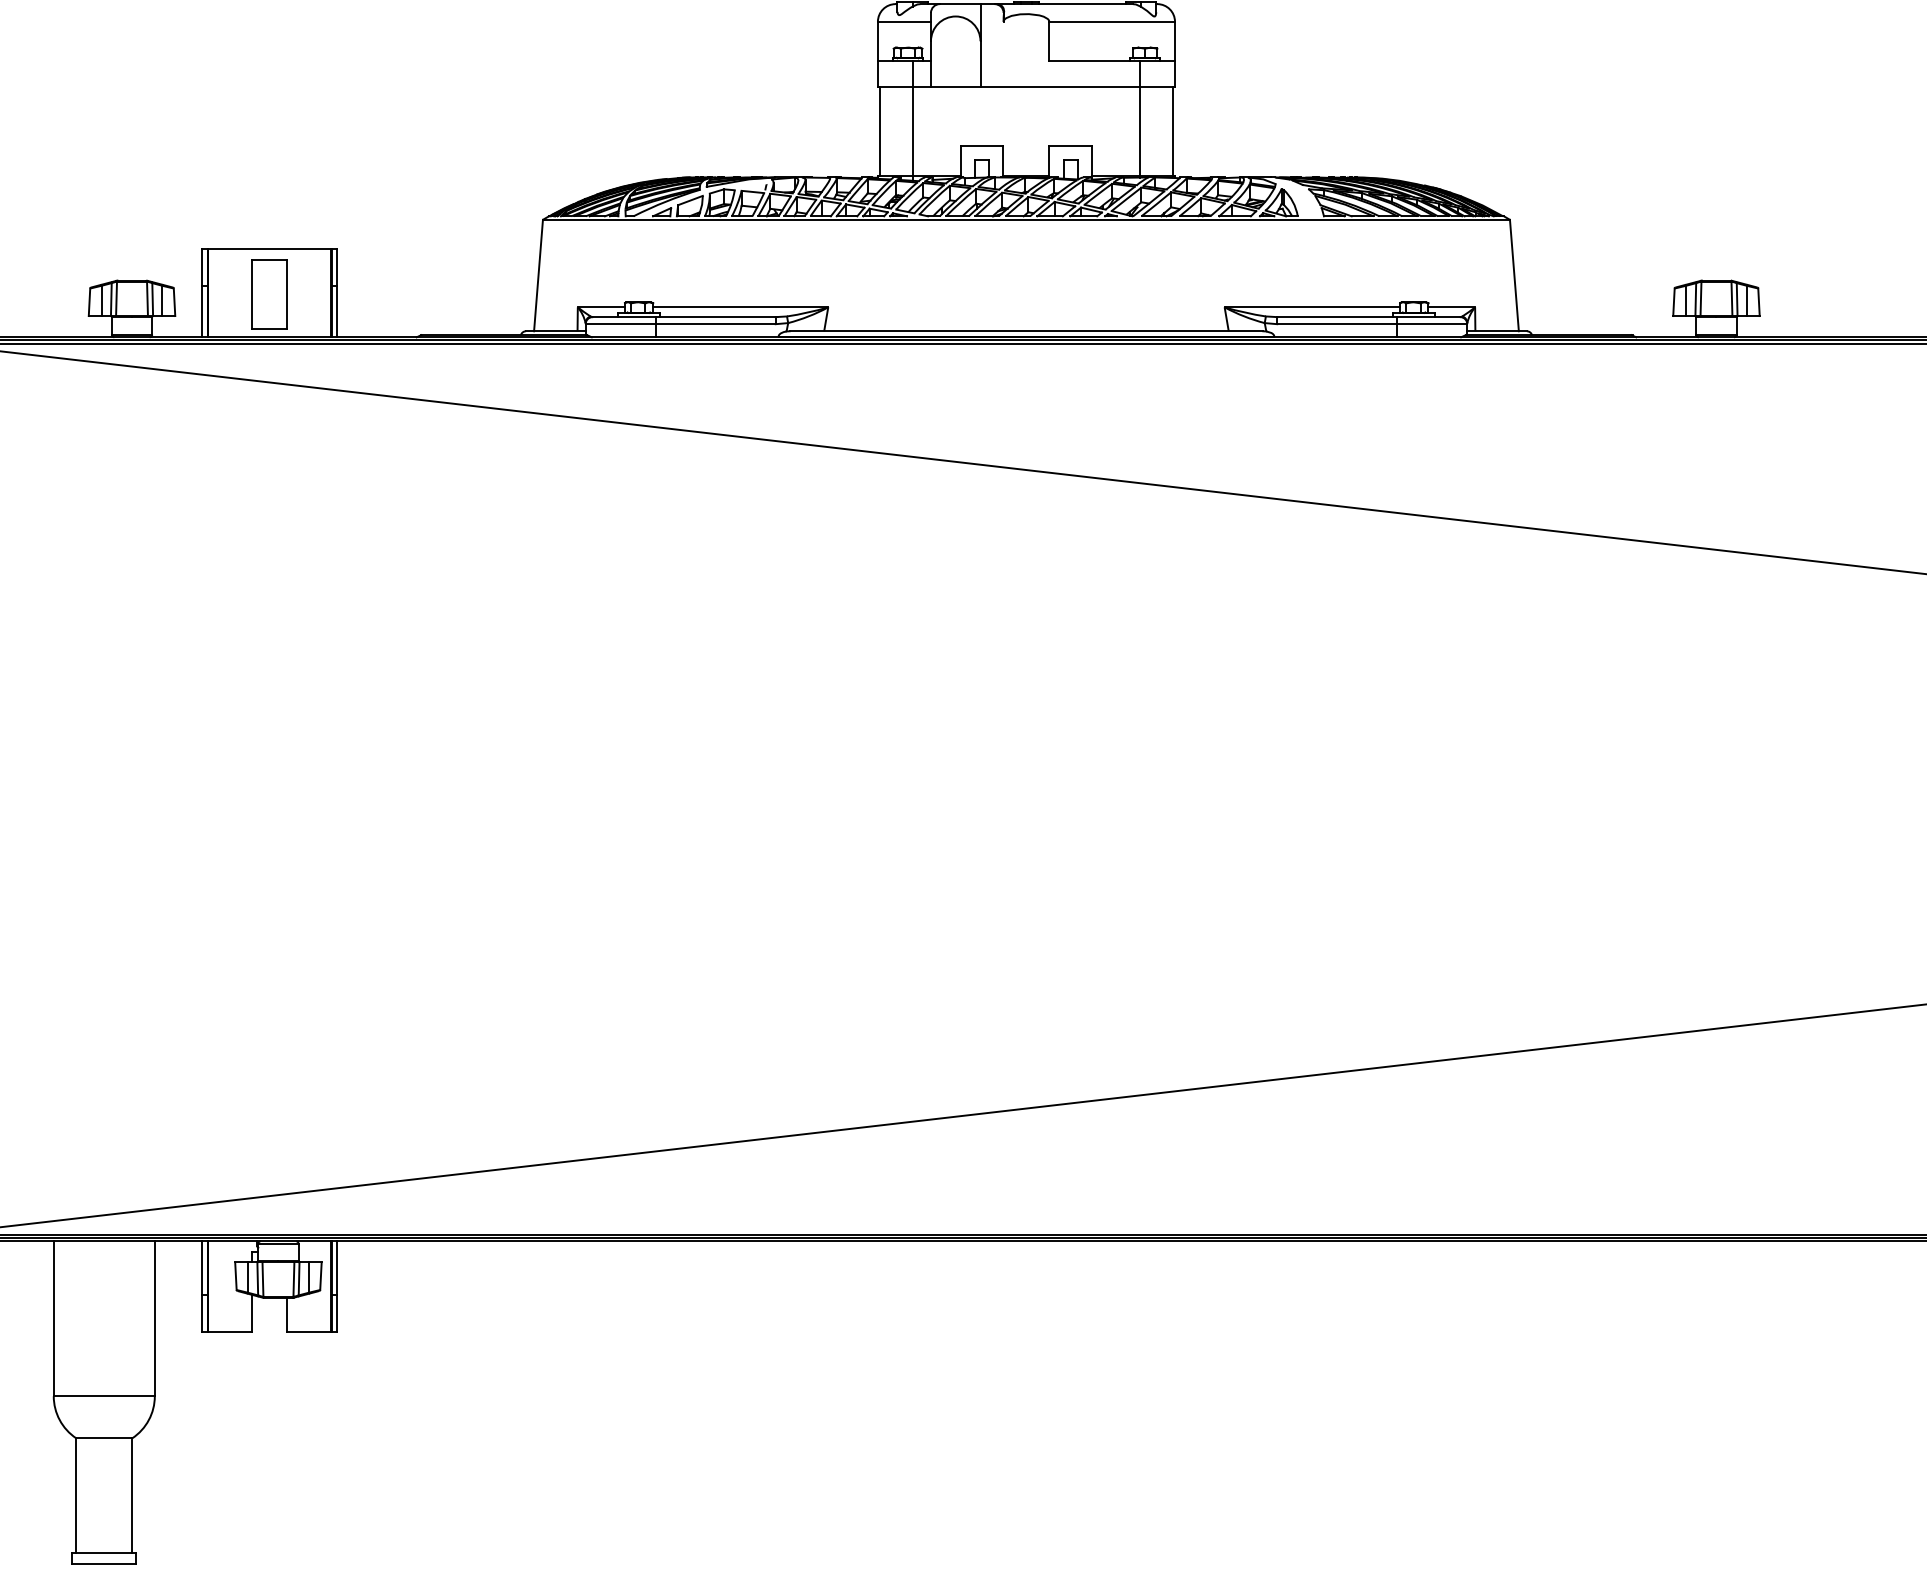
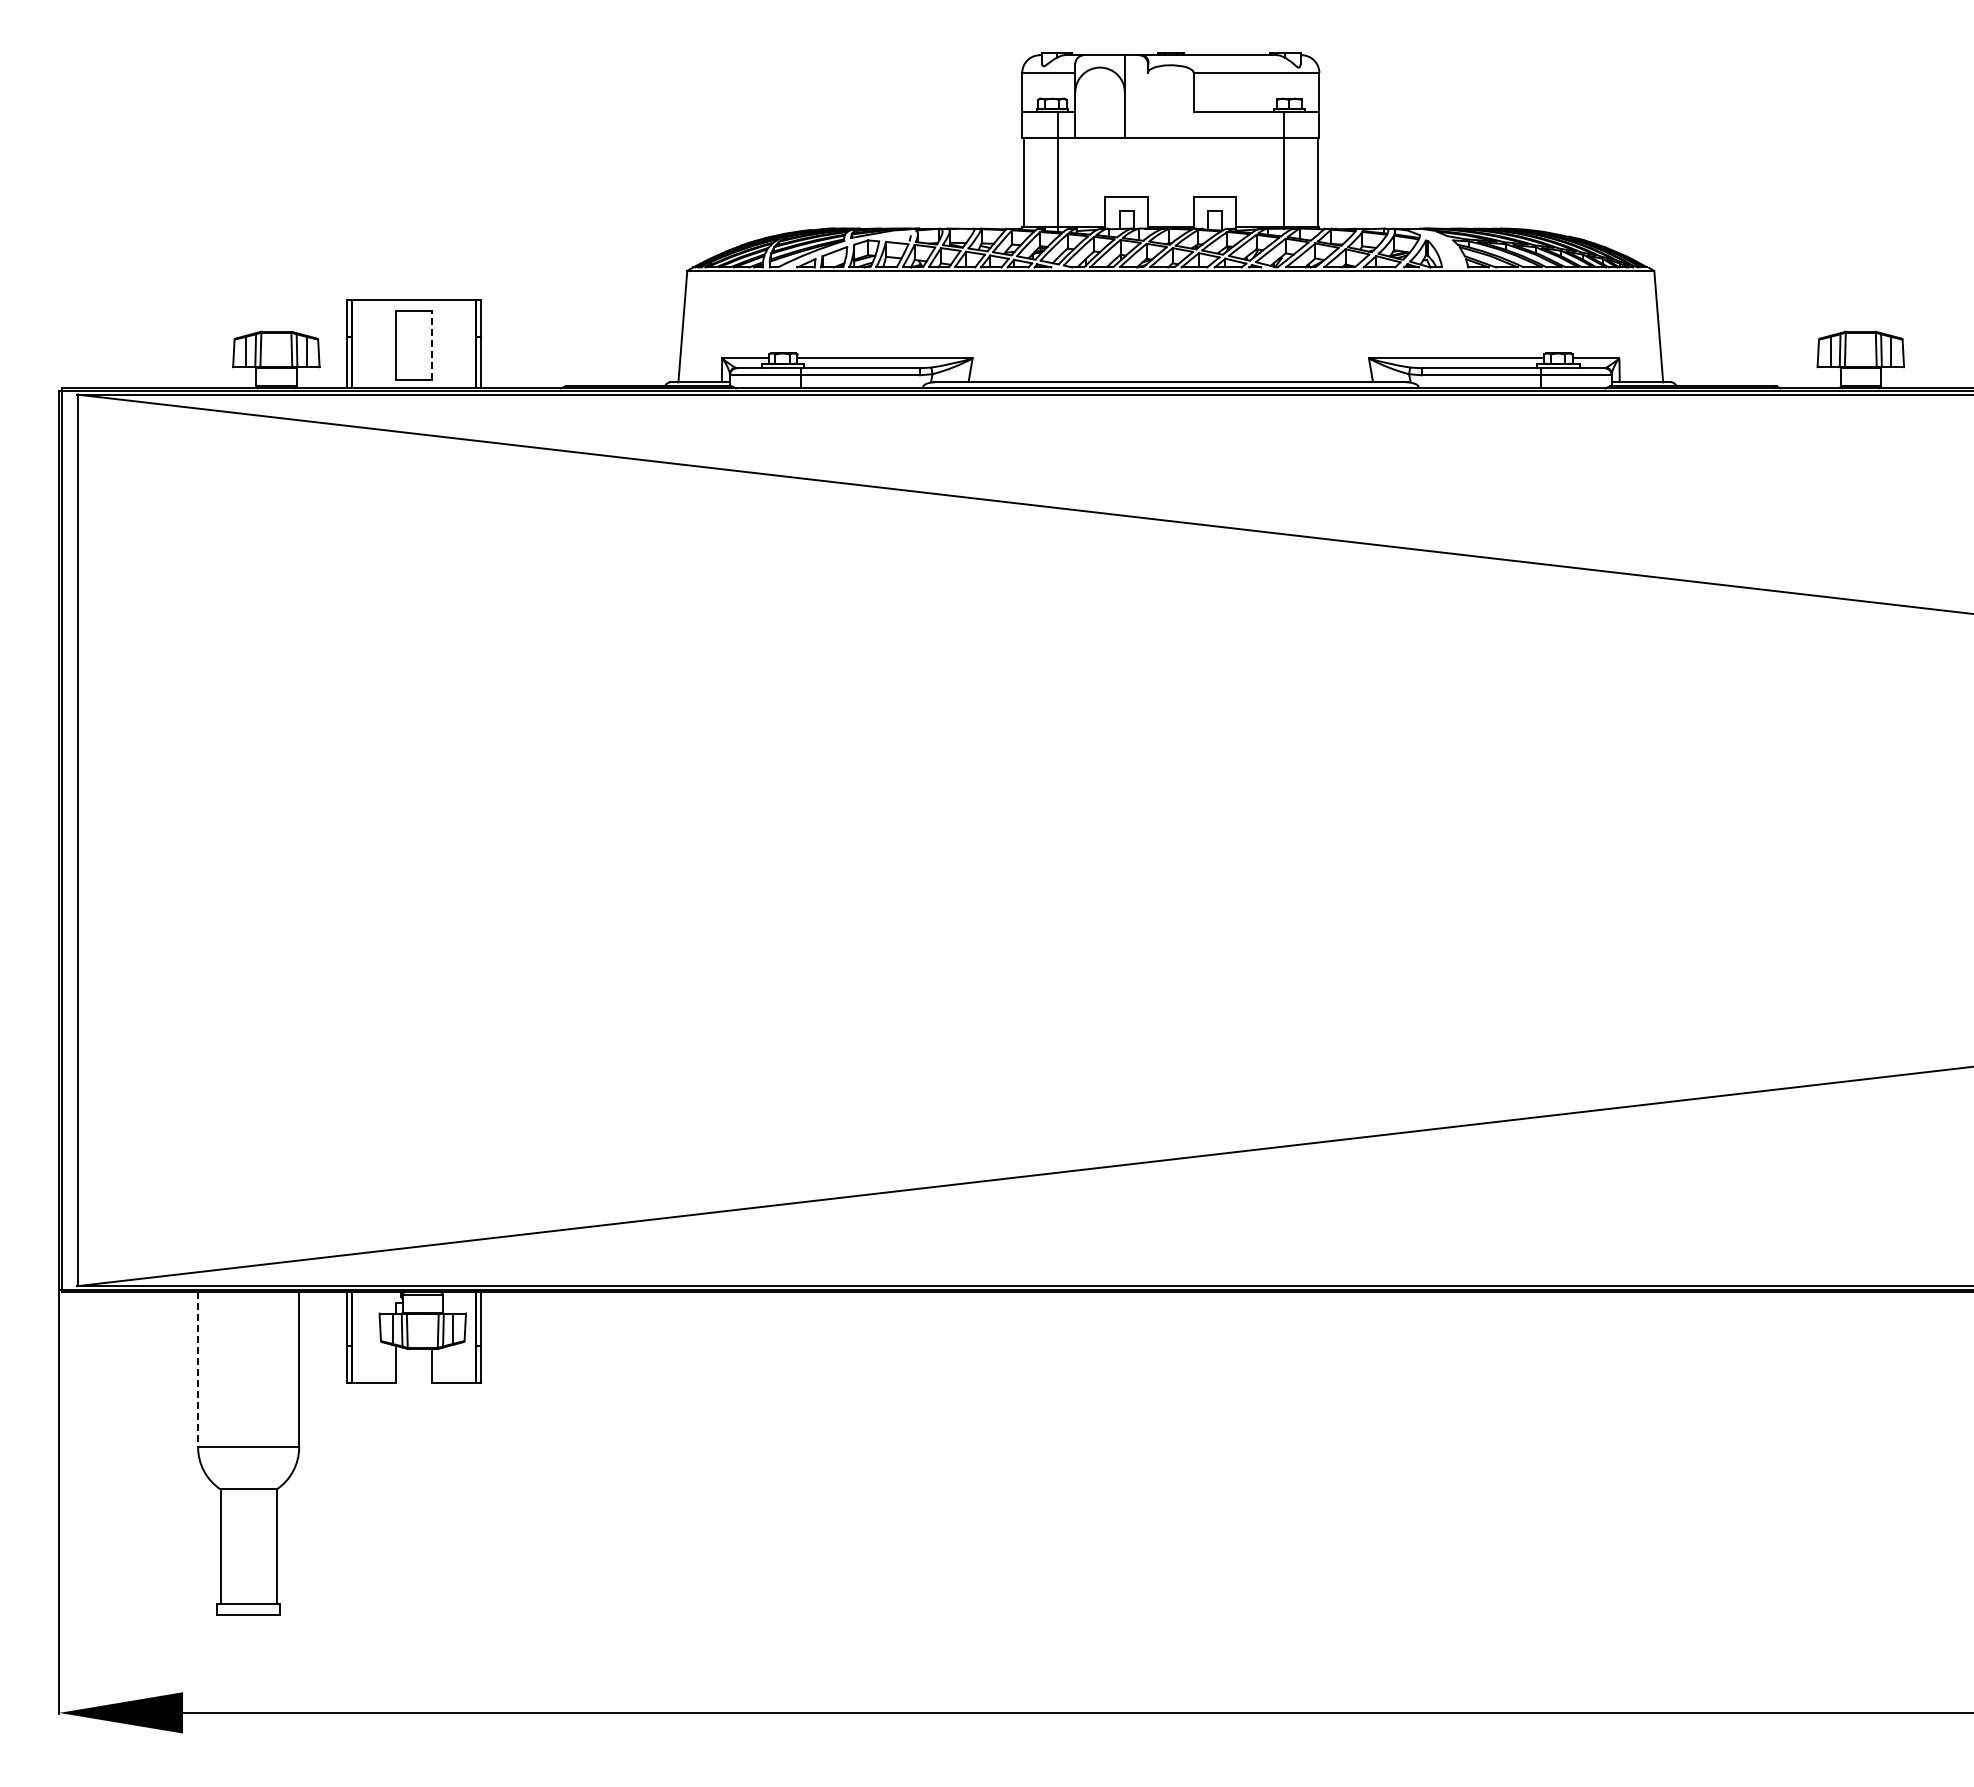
line: (287, 293) -> (431, 344), solid -> dashed
line: (54, 1319) -> (198, 1370), solid -> dashed

